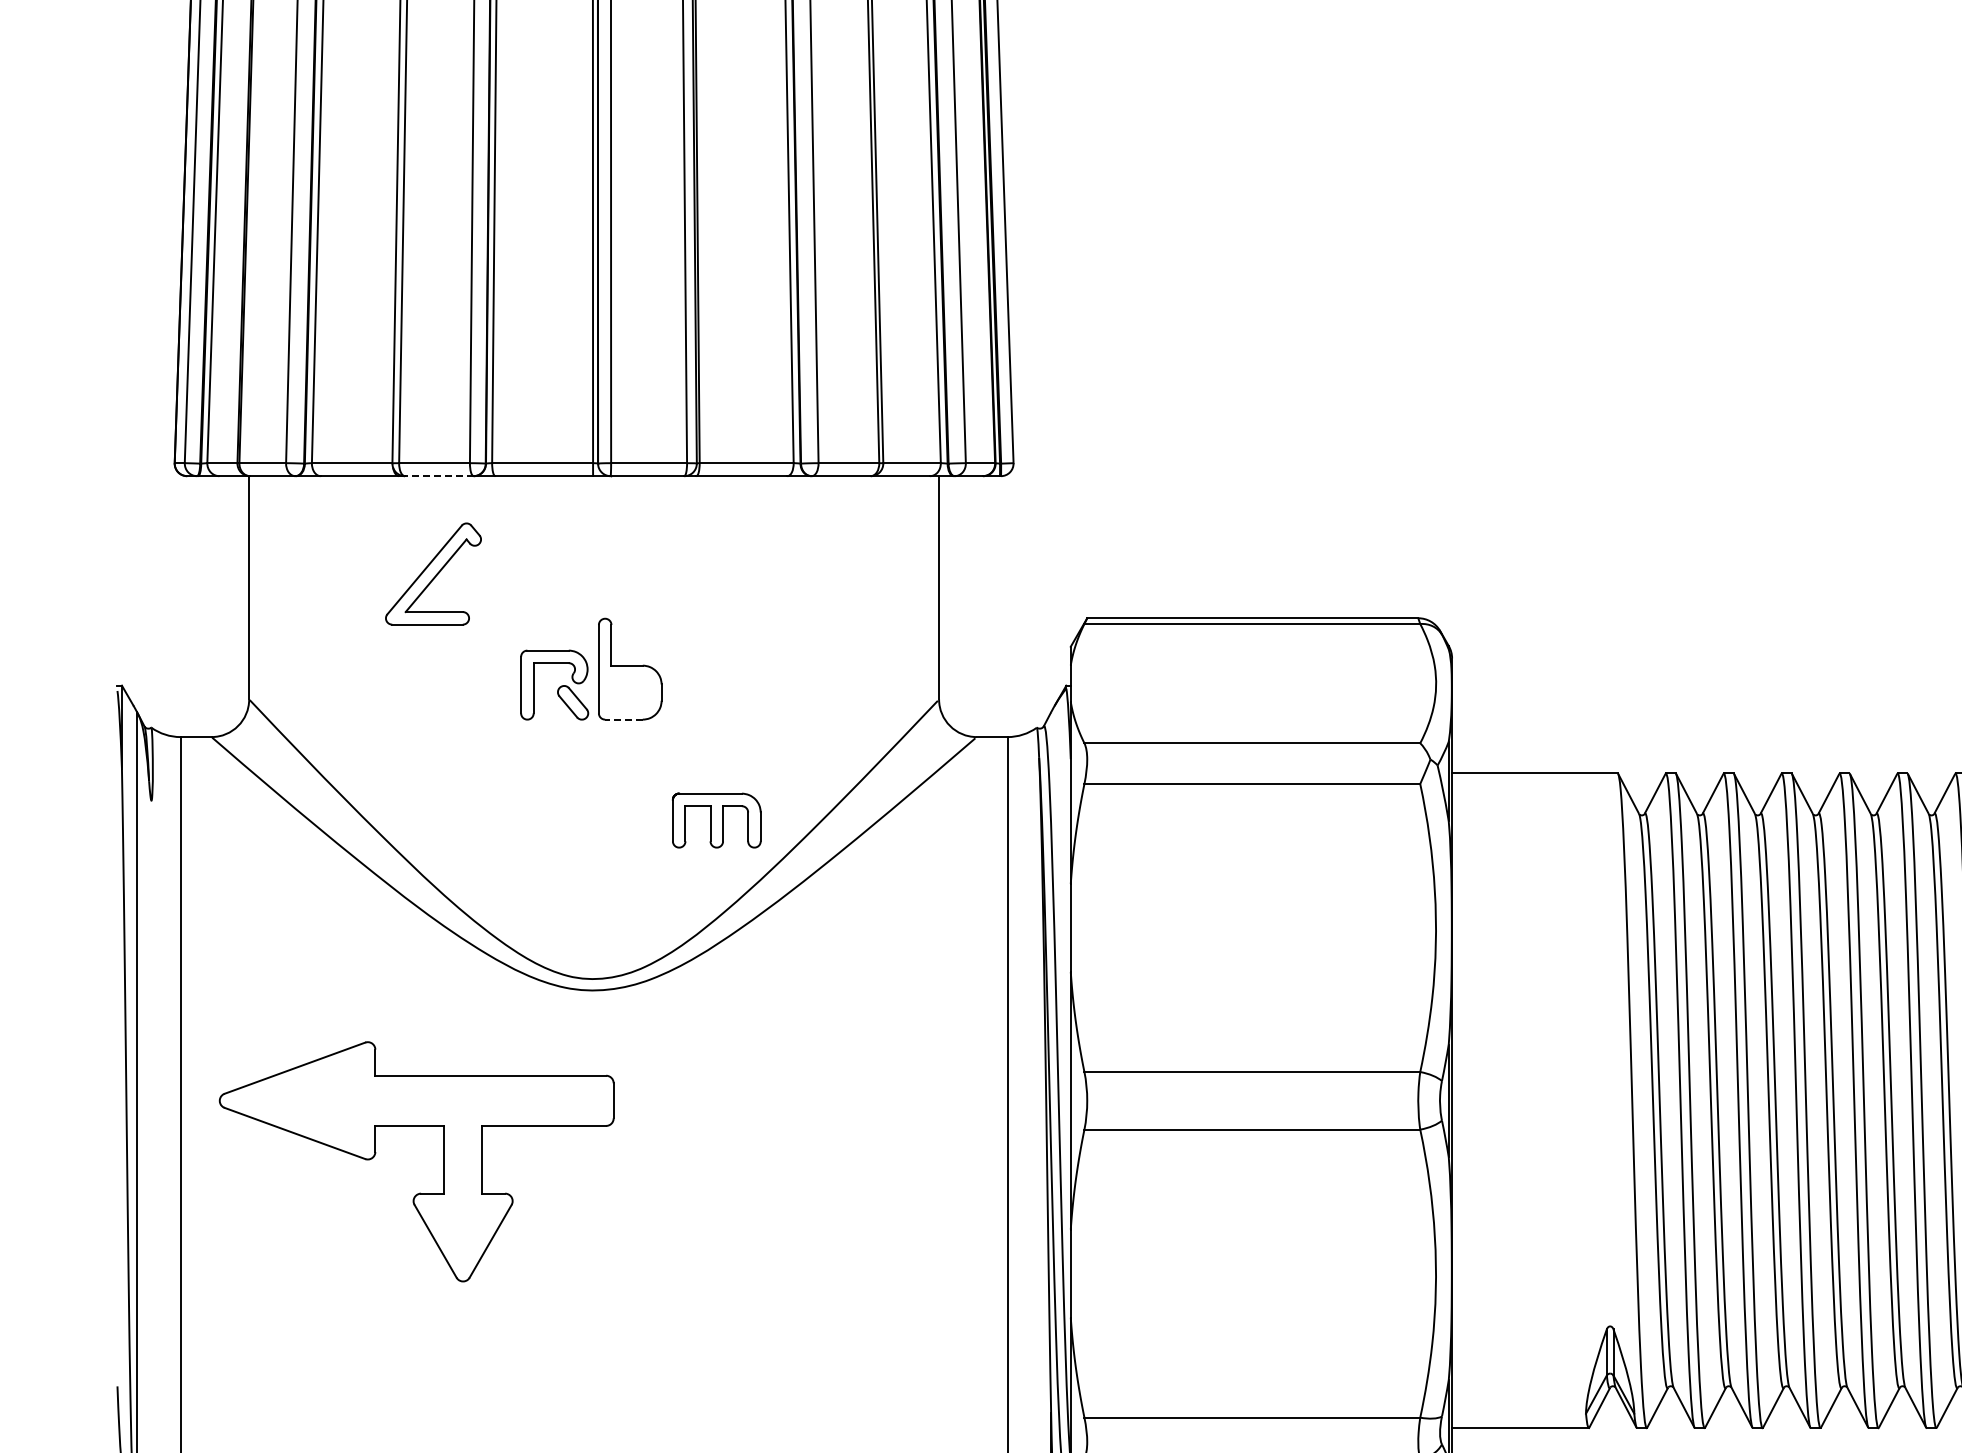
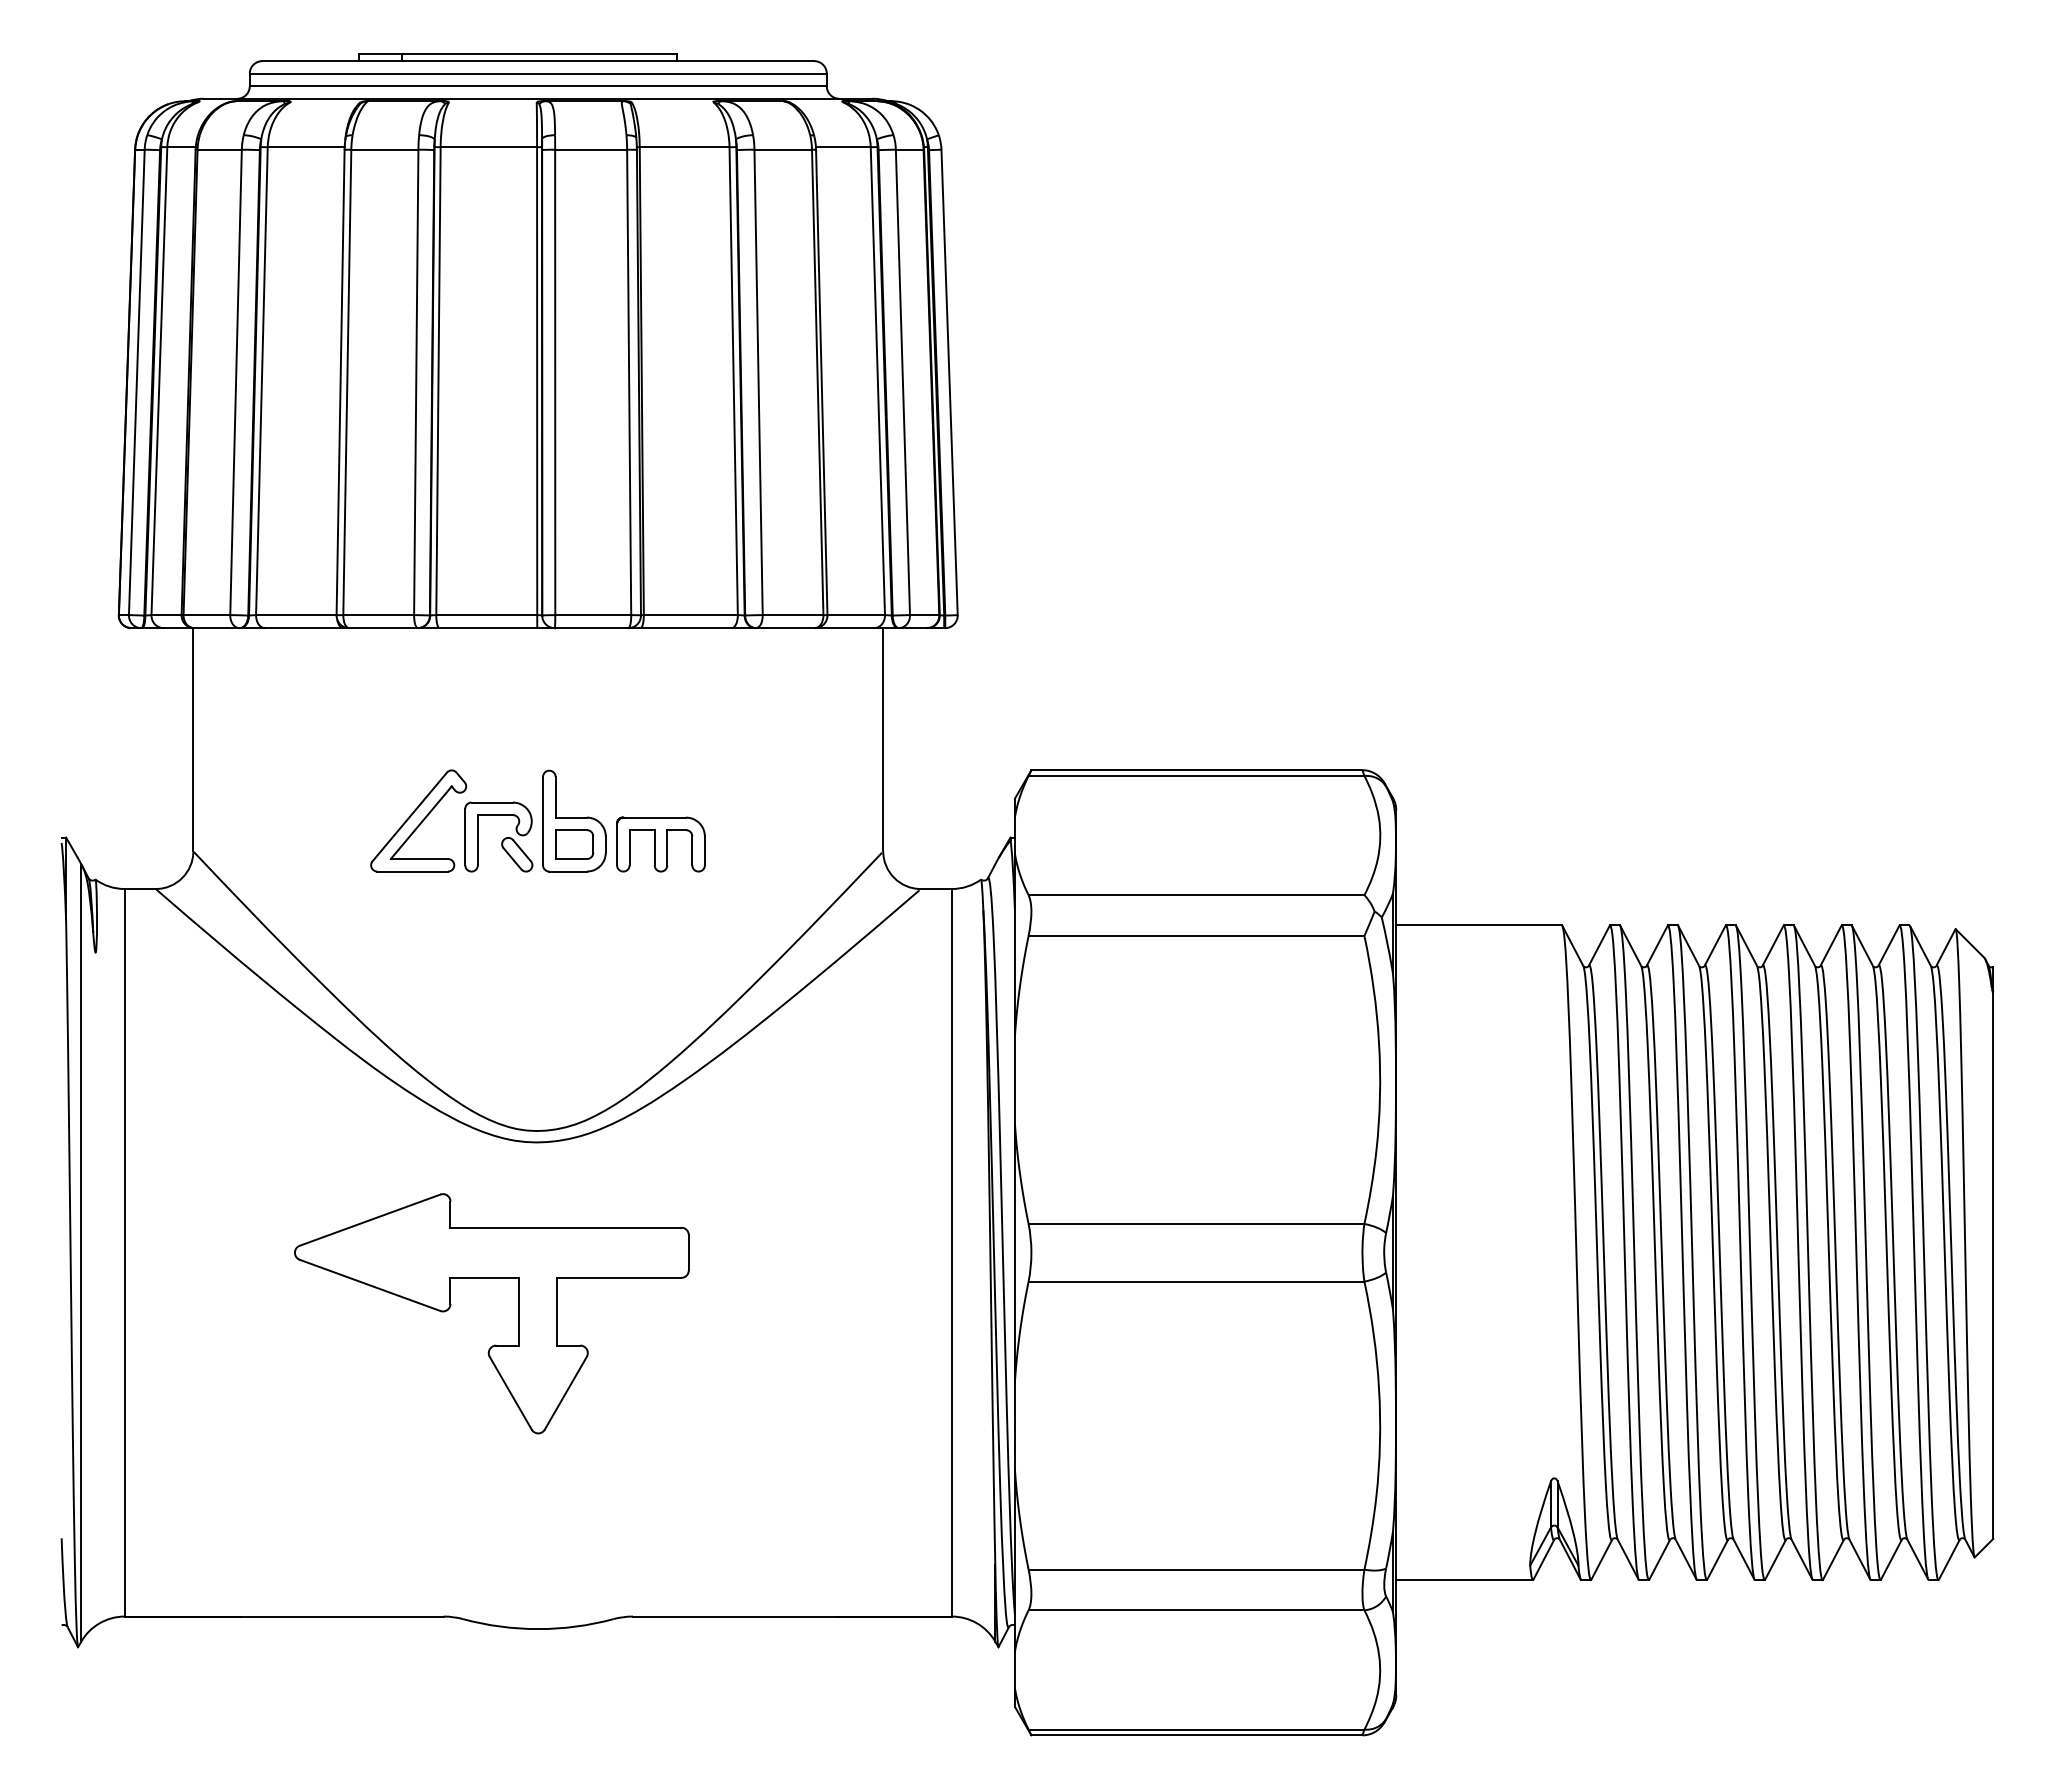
line: (438, 476) -> (382, 628), dashed -> solid
part: (433, 573) -> (418, 820), moved
part: (630, 692) -> (574, 844), added
line: (624, 719) -> (568, 871), dashed -> solid
part: (716, 820) -> (660, 844), moved
part: (443, 1161) -> (518, 1313), moved

